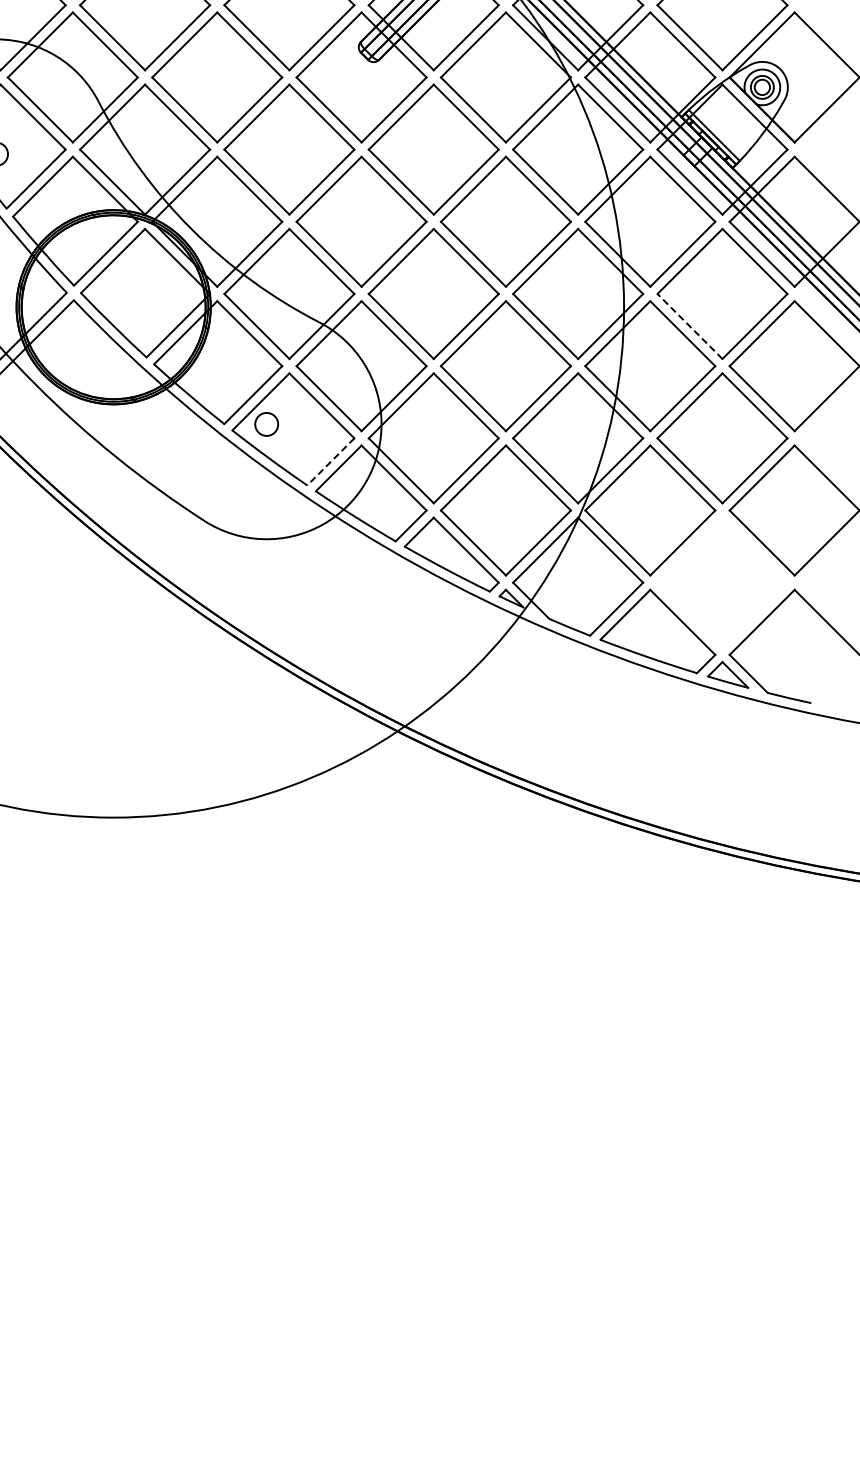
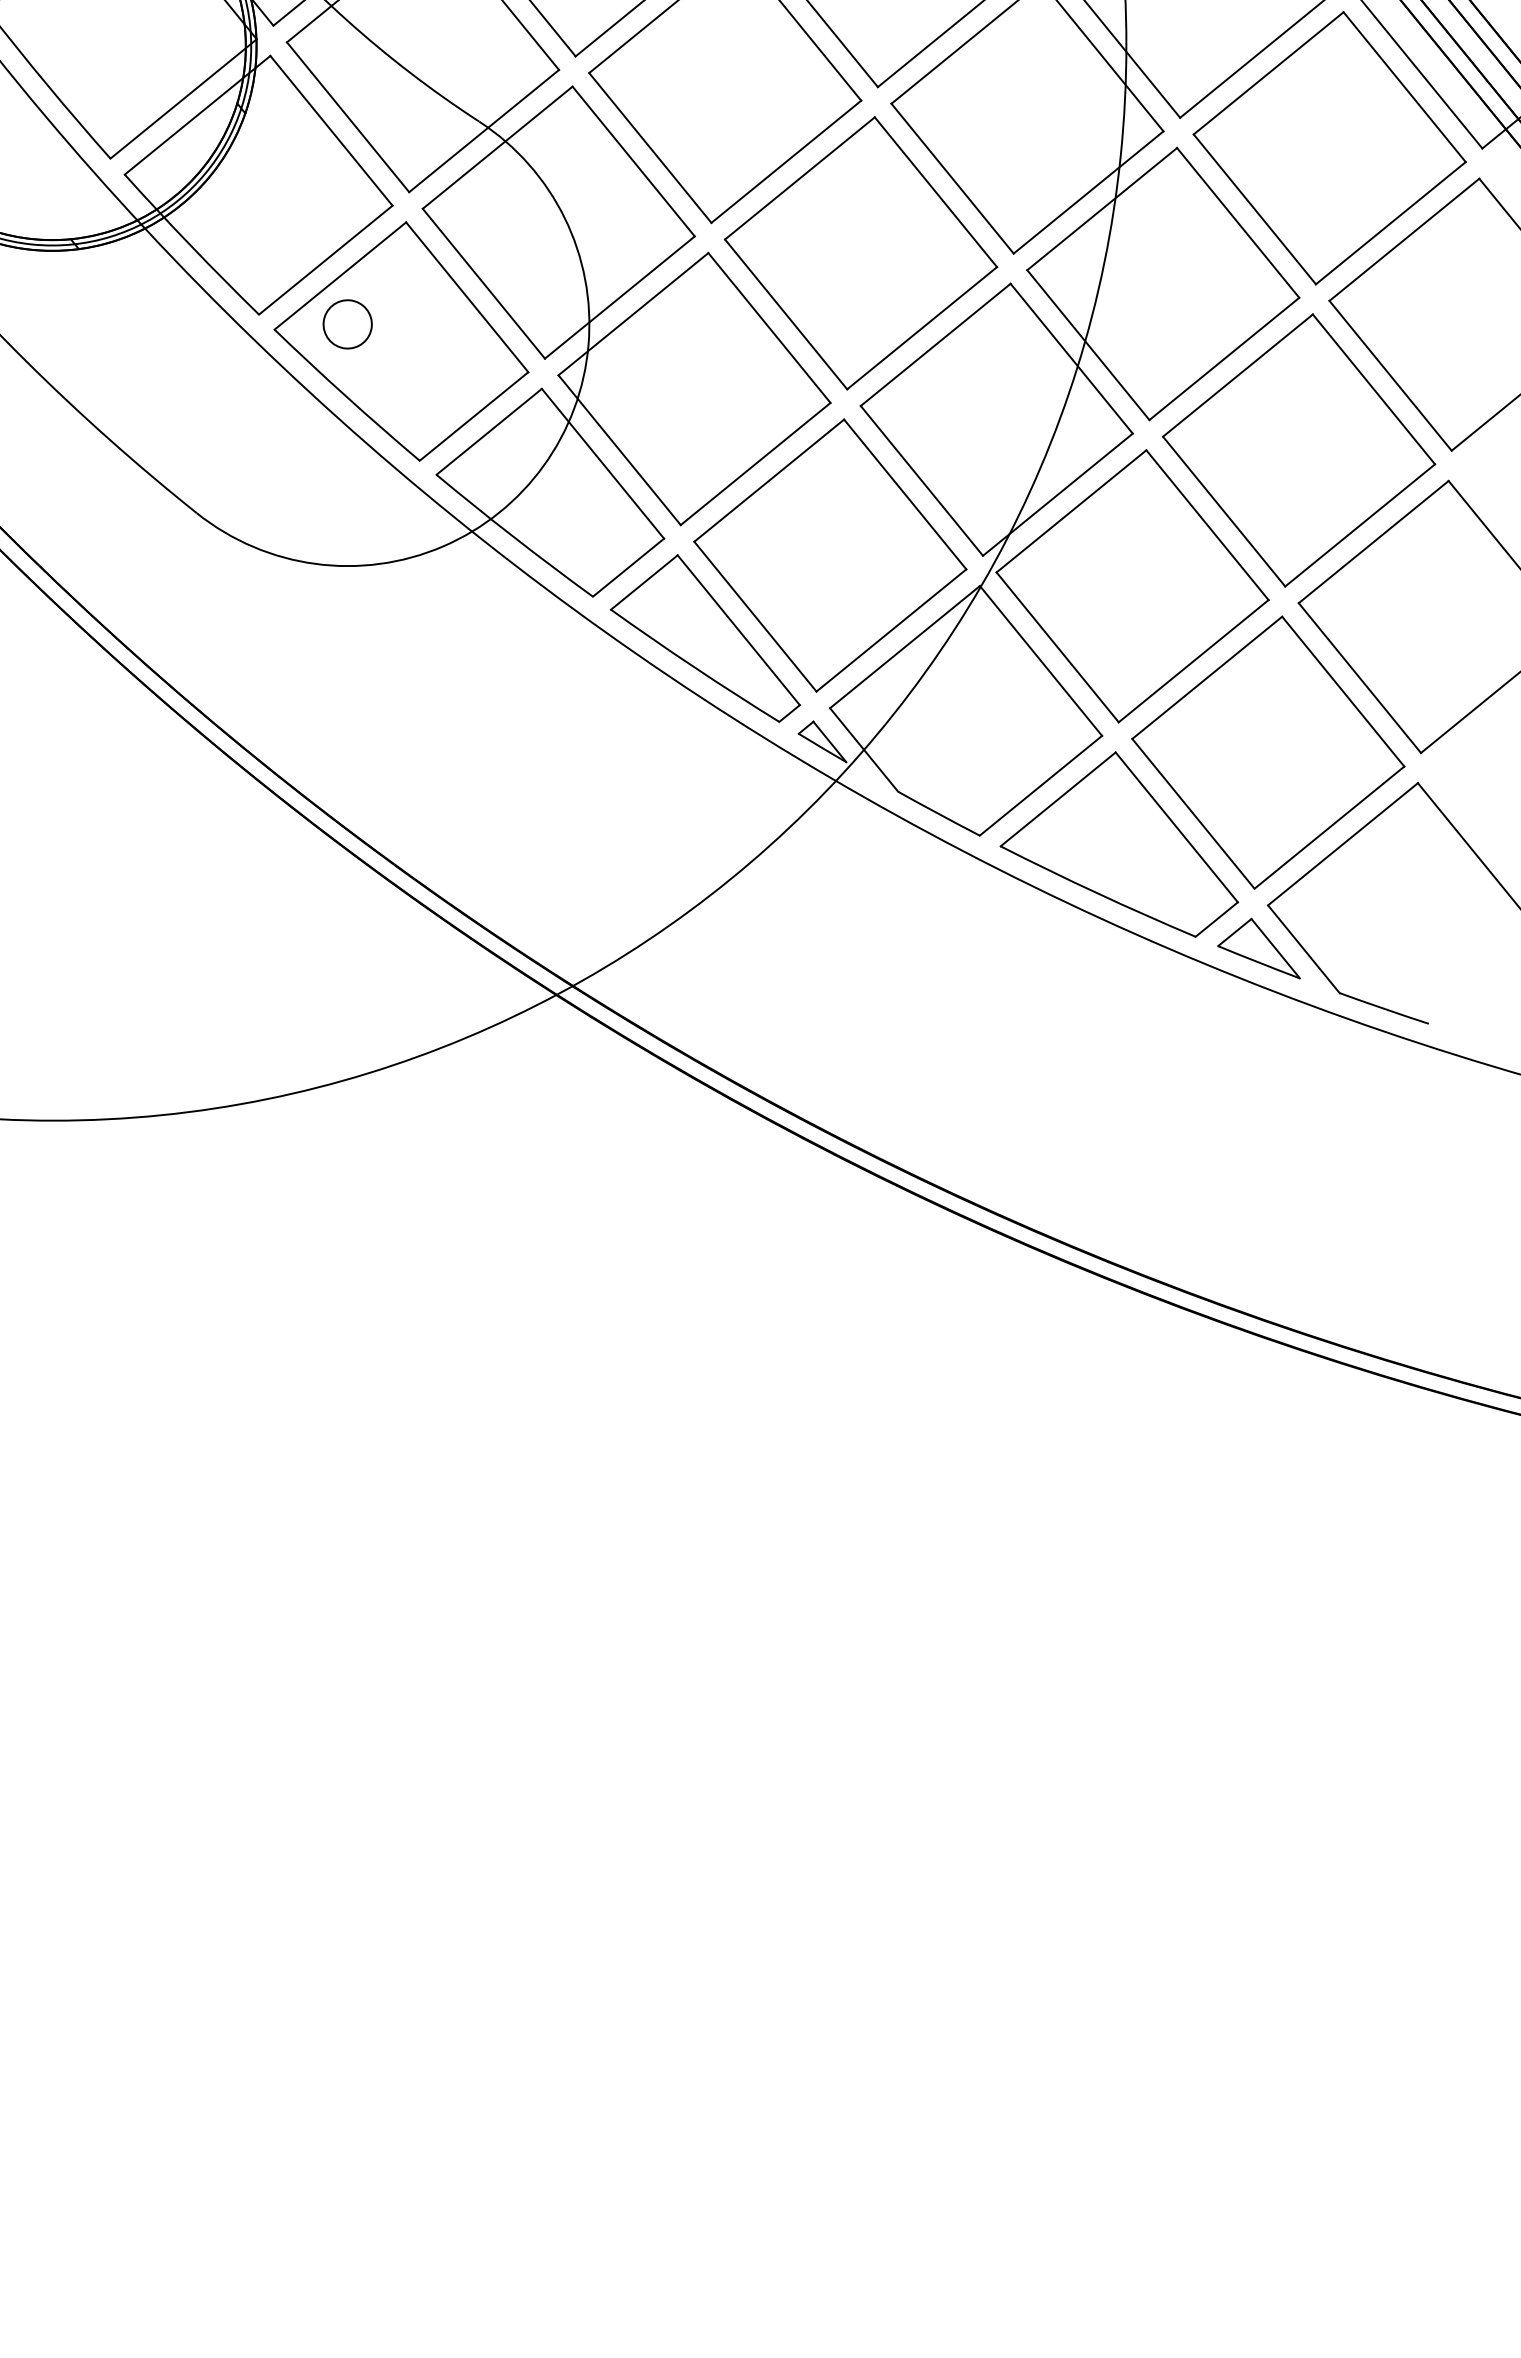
line: (690, 326) -> (1255, 209), dashed -> solid
line: (330, 462) -> (473, 417), dashed -> solid
part: (722, 582) -> (1268, 752), added

